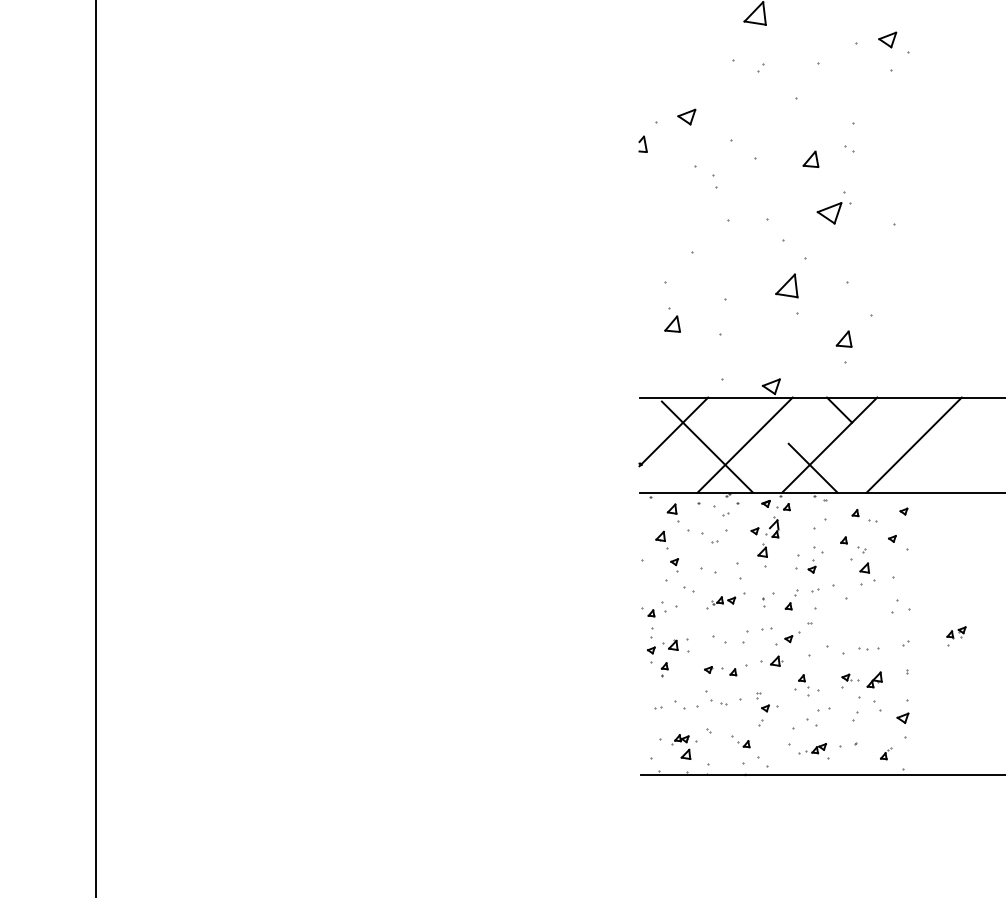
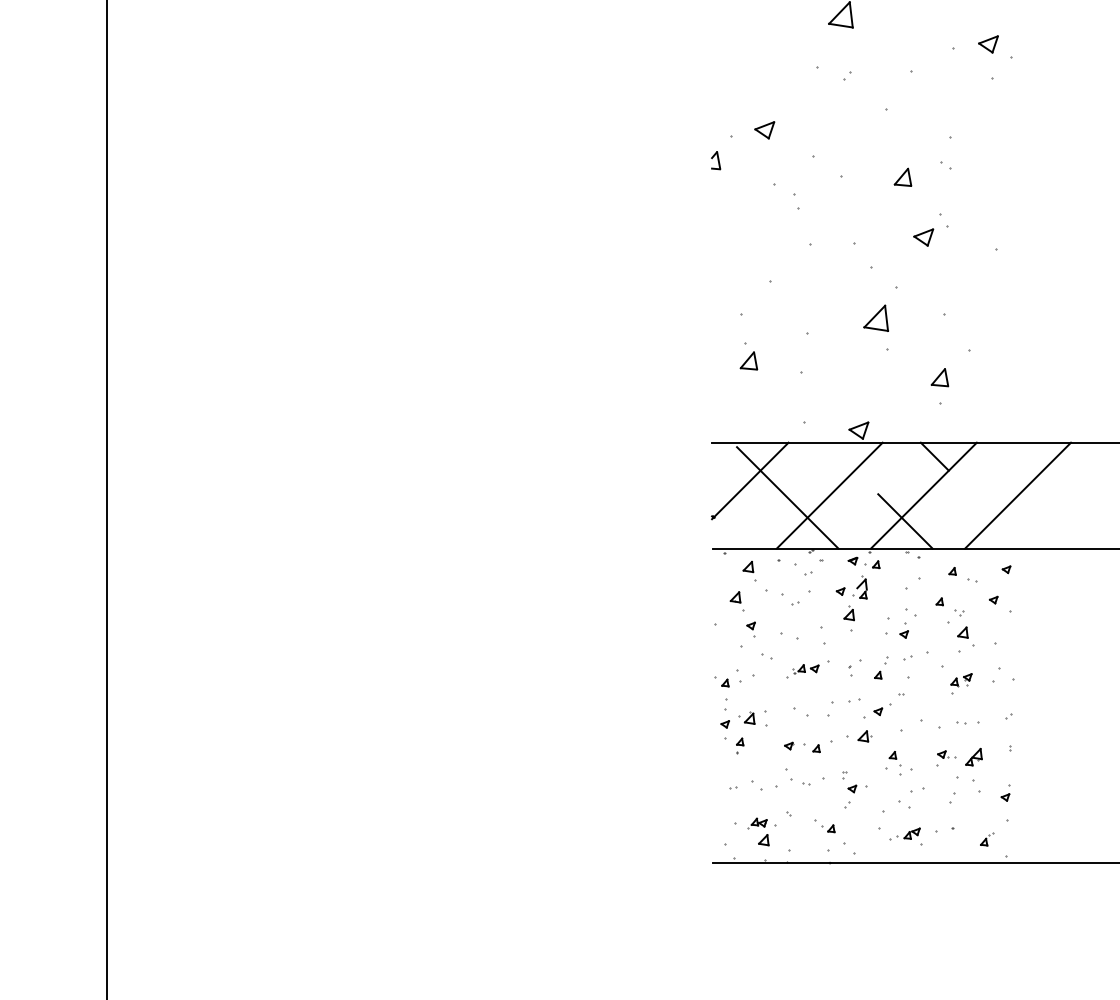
part: (829, 213) -> (923, 237), size x0.71
part: (956, 636) -> (961, 684), moved
part: (902, 712) -> (1004, 793), size x0.62

